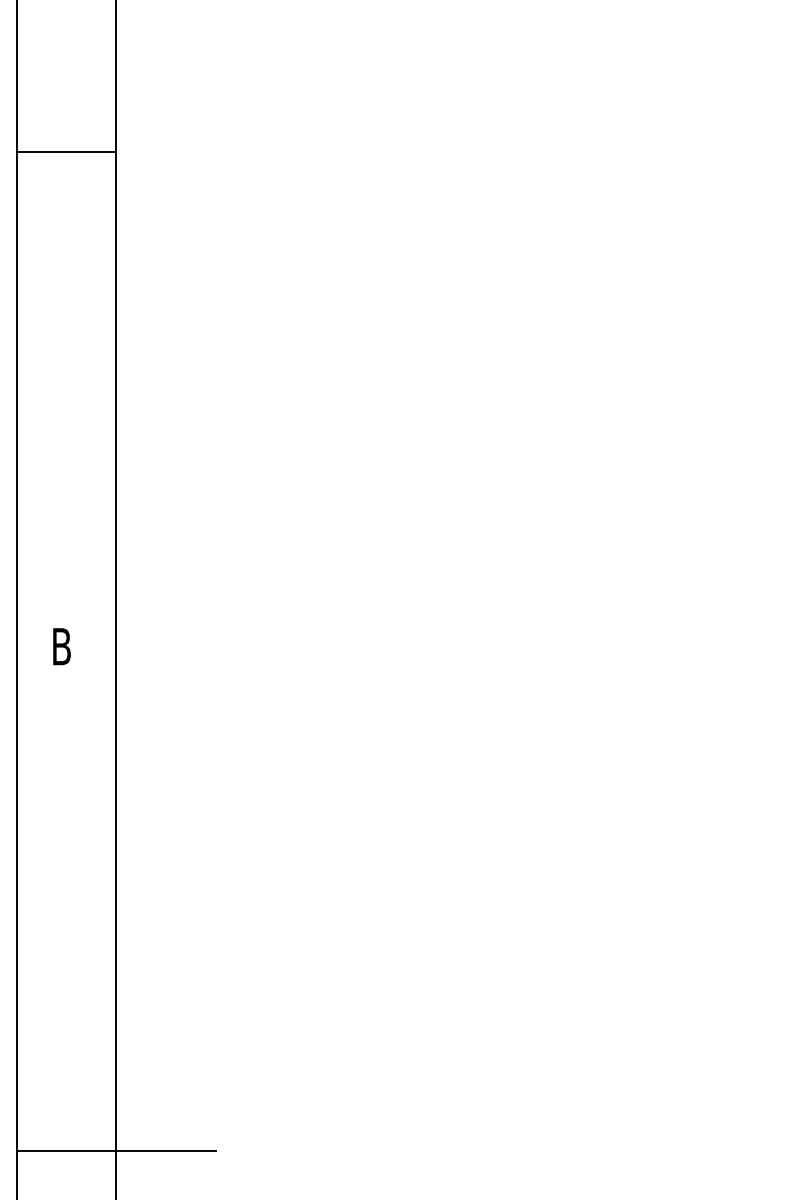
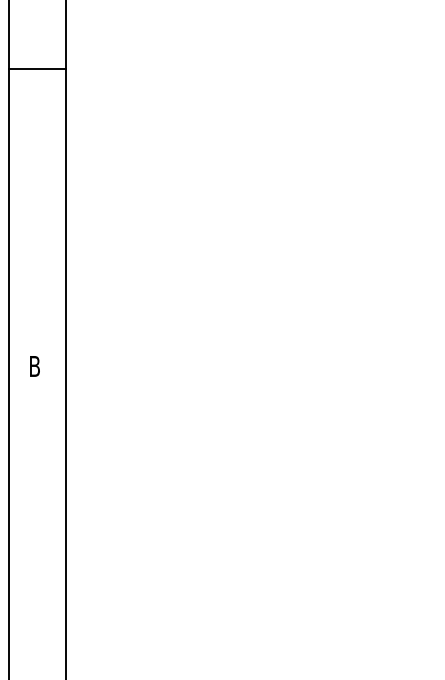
line: (66, 152) -> (37, 69), moved
line: (115, 1151) -> (65, 652), removed

